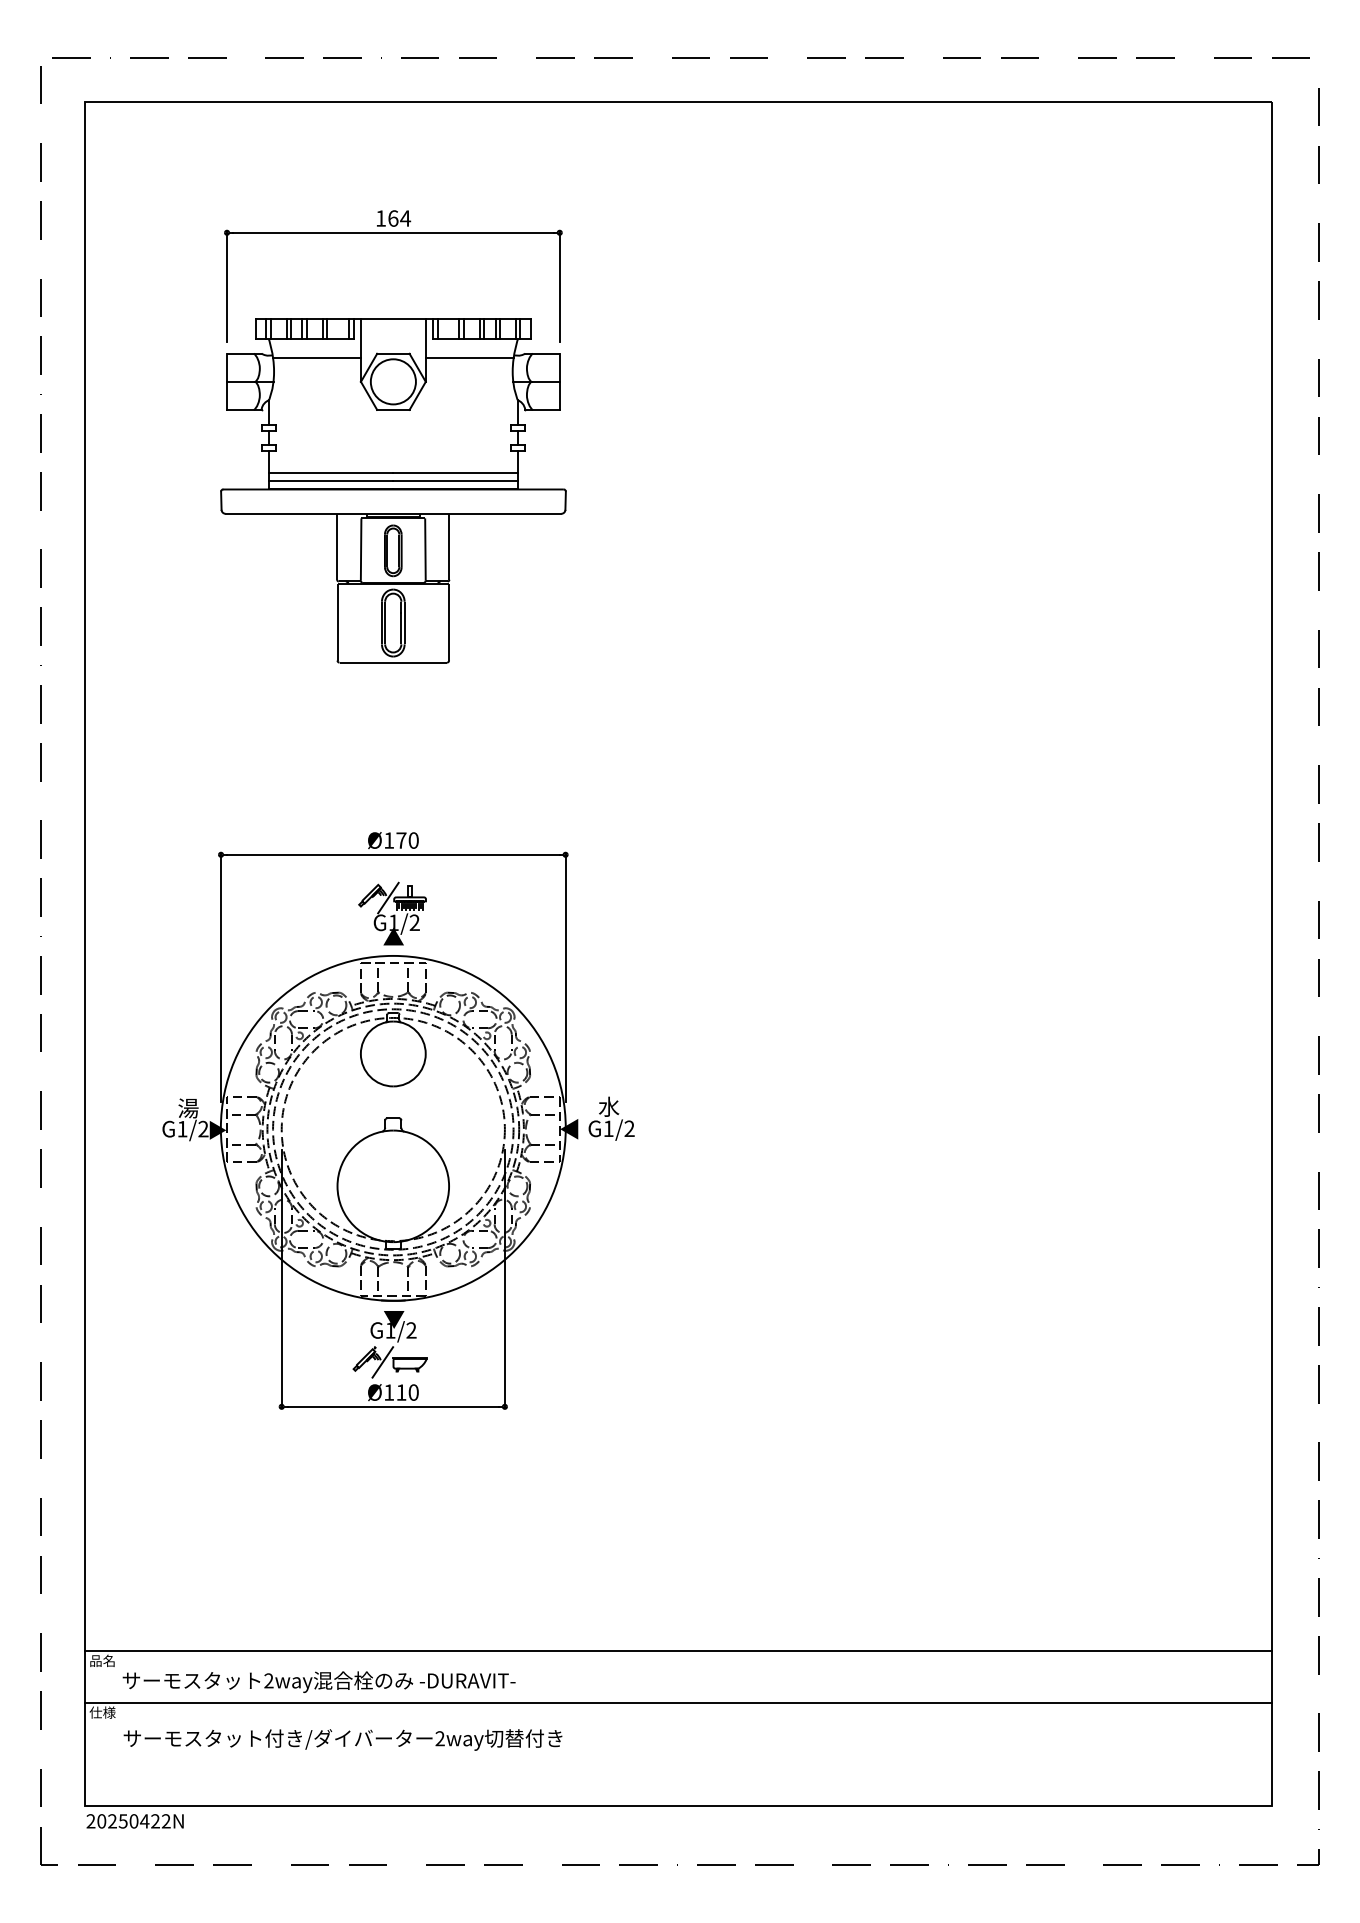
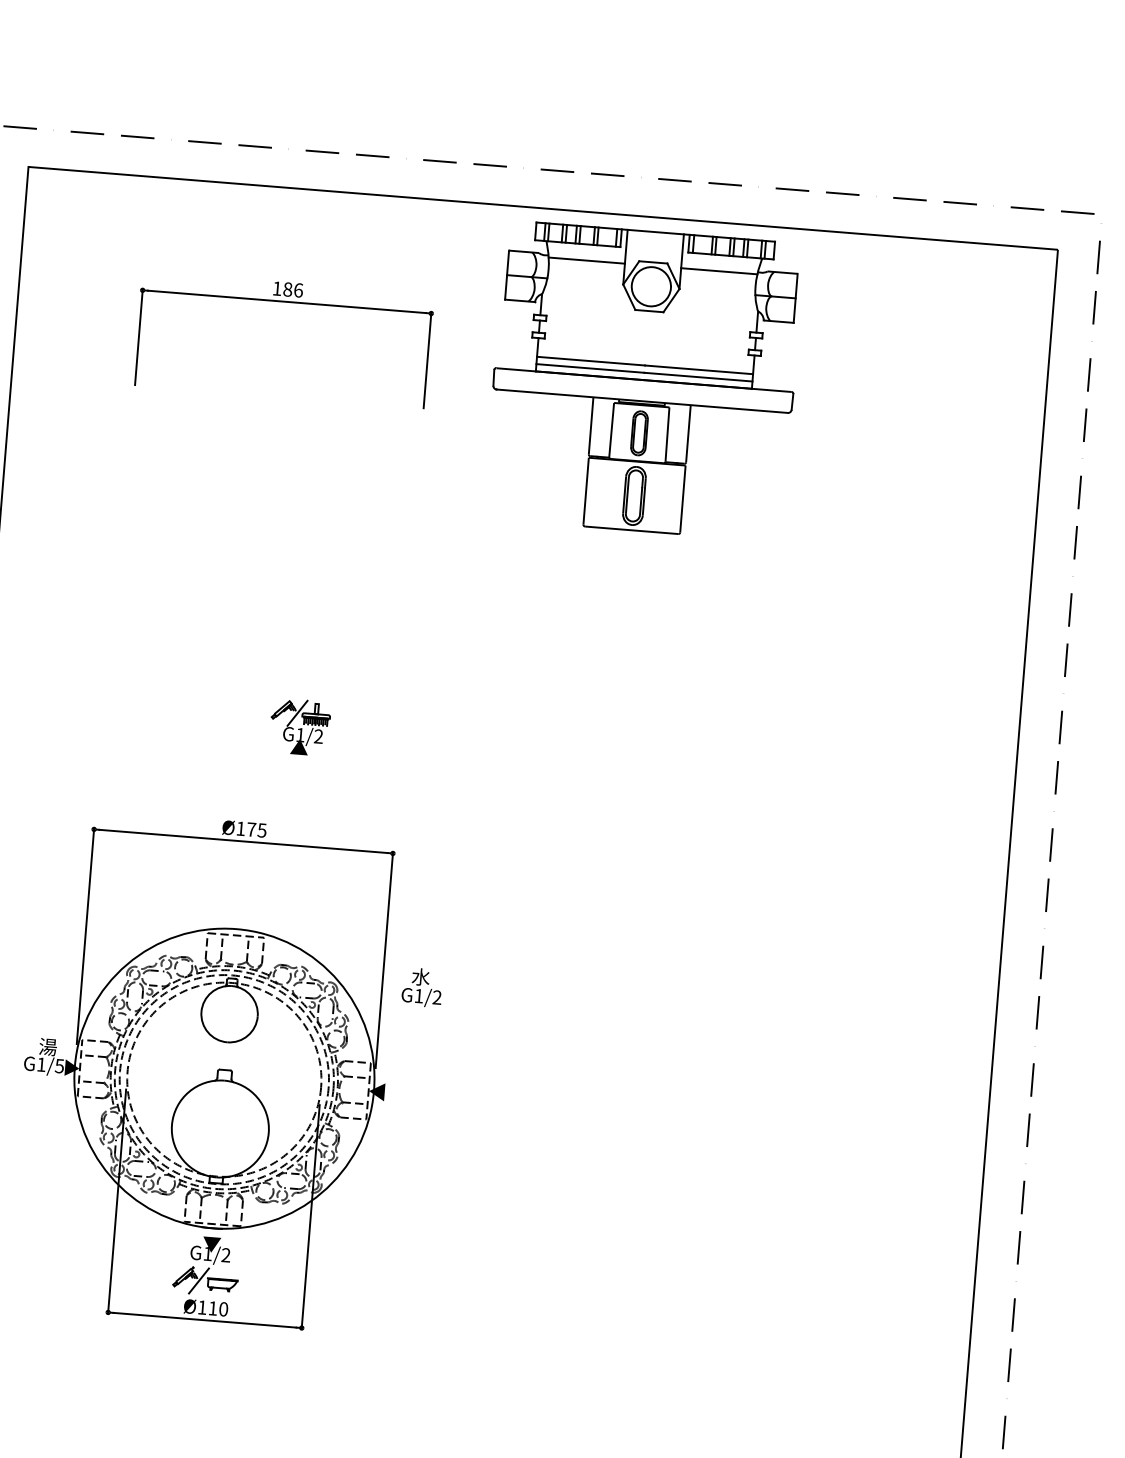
text: (399, 218) -> (293, 289), 164 -> 186
part: (393, 490) -> (643, 381), moved
text: (413, 840) -> (262, 830), Ø170 -> Ø175
part: (392, 913) -> (300, 726), moved
text: (611, 1118) -> (422, 987), moved
text: (203, 1128) -> (59, 1065), G1/2 -> G1/5

